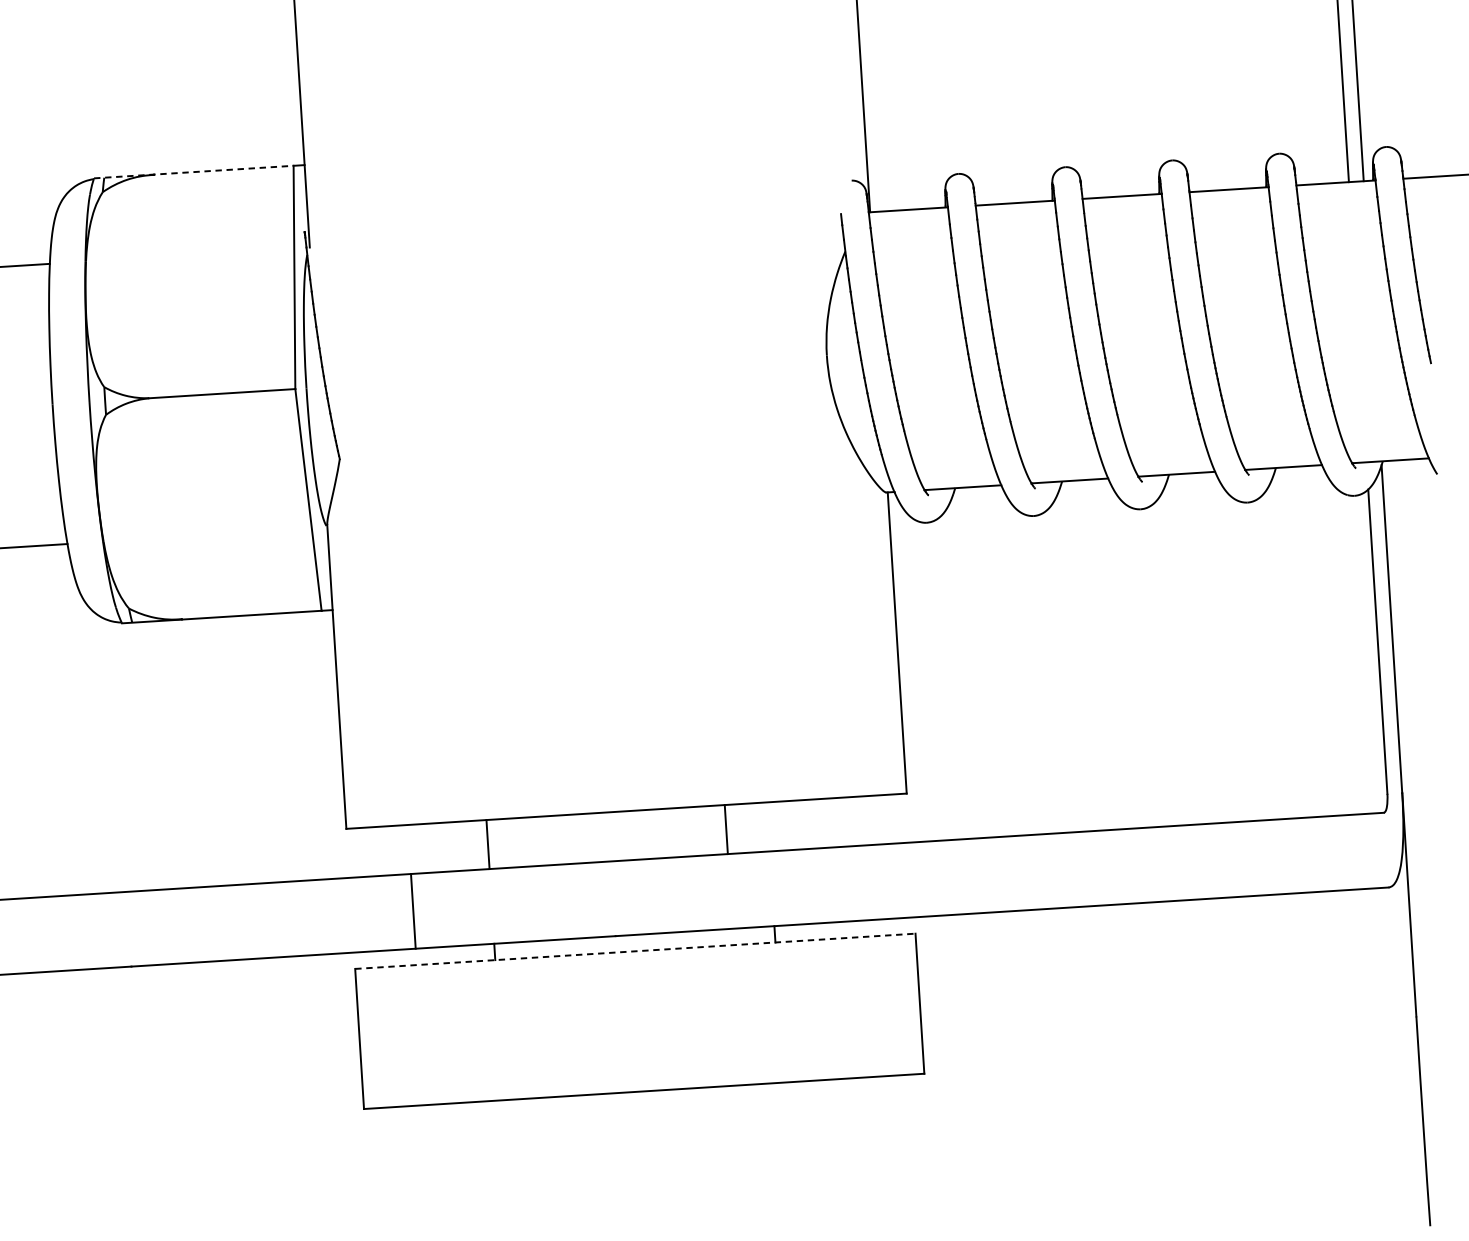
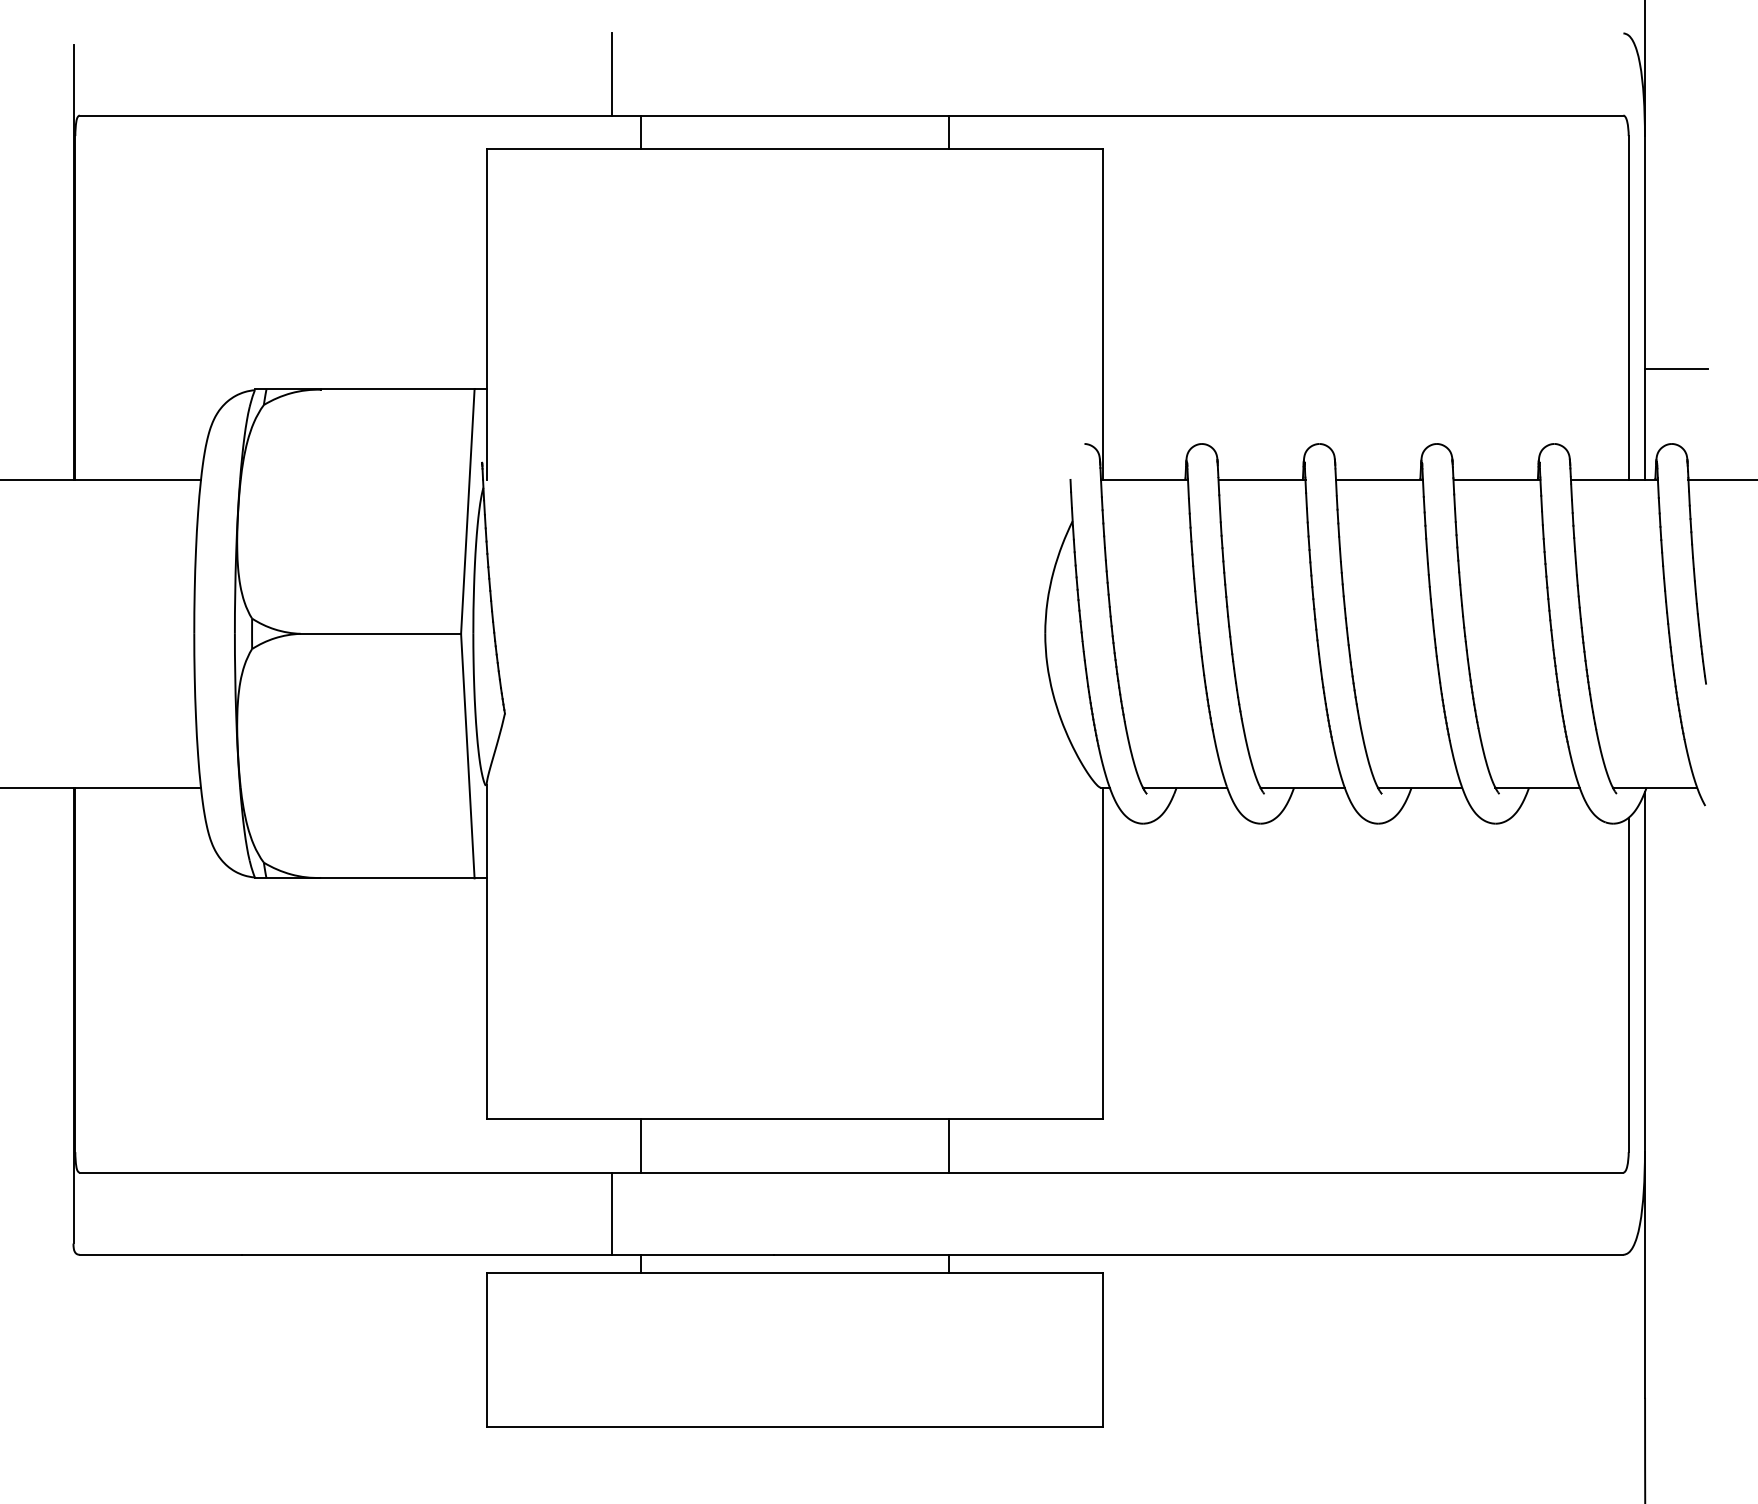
line: (1386, 78) -> (1676, 369), added
line: (193, 172) -> (364, 389), dashed -> solid
line: (726, 829) -> (948, 1145), moved
line: (413, 911) -> (612, 1213), moved
line: (635, 951) -> (794, 1272), dashed -> solid

